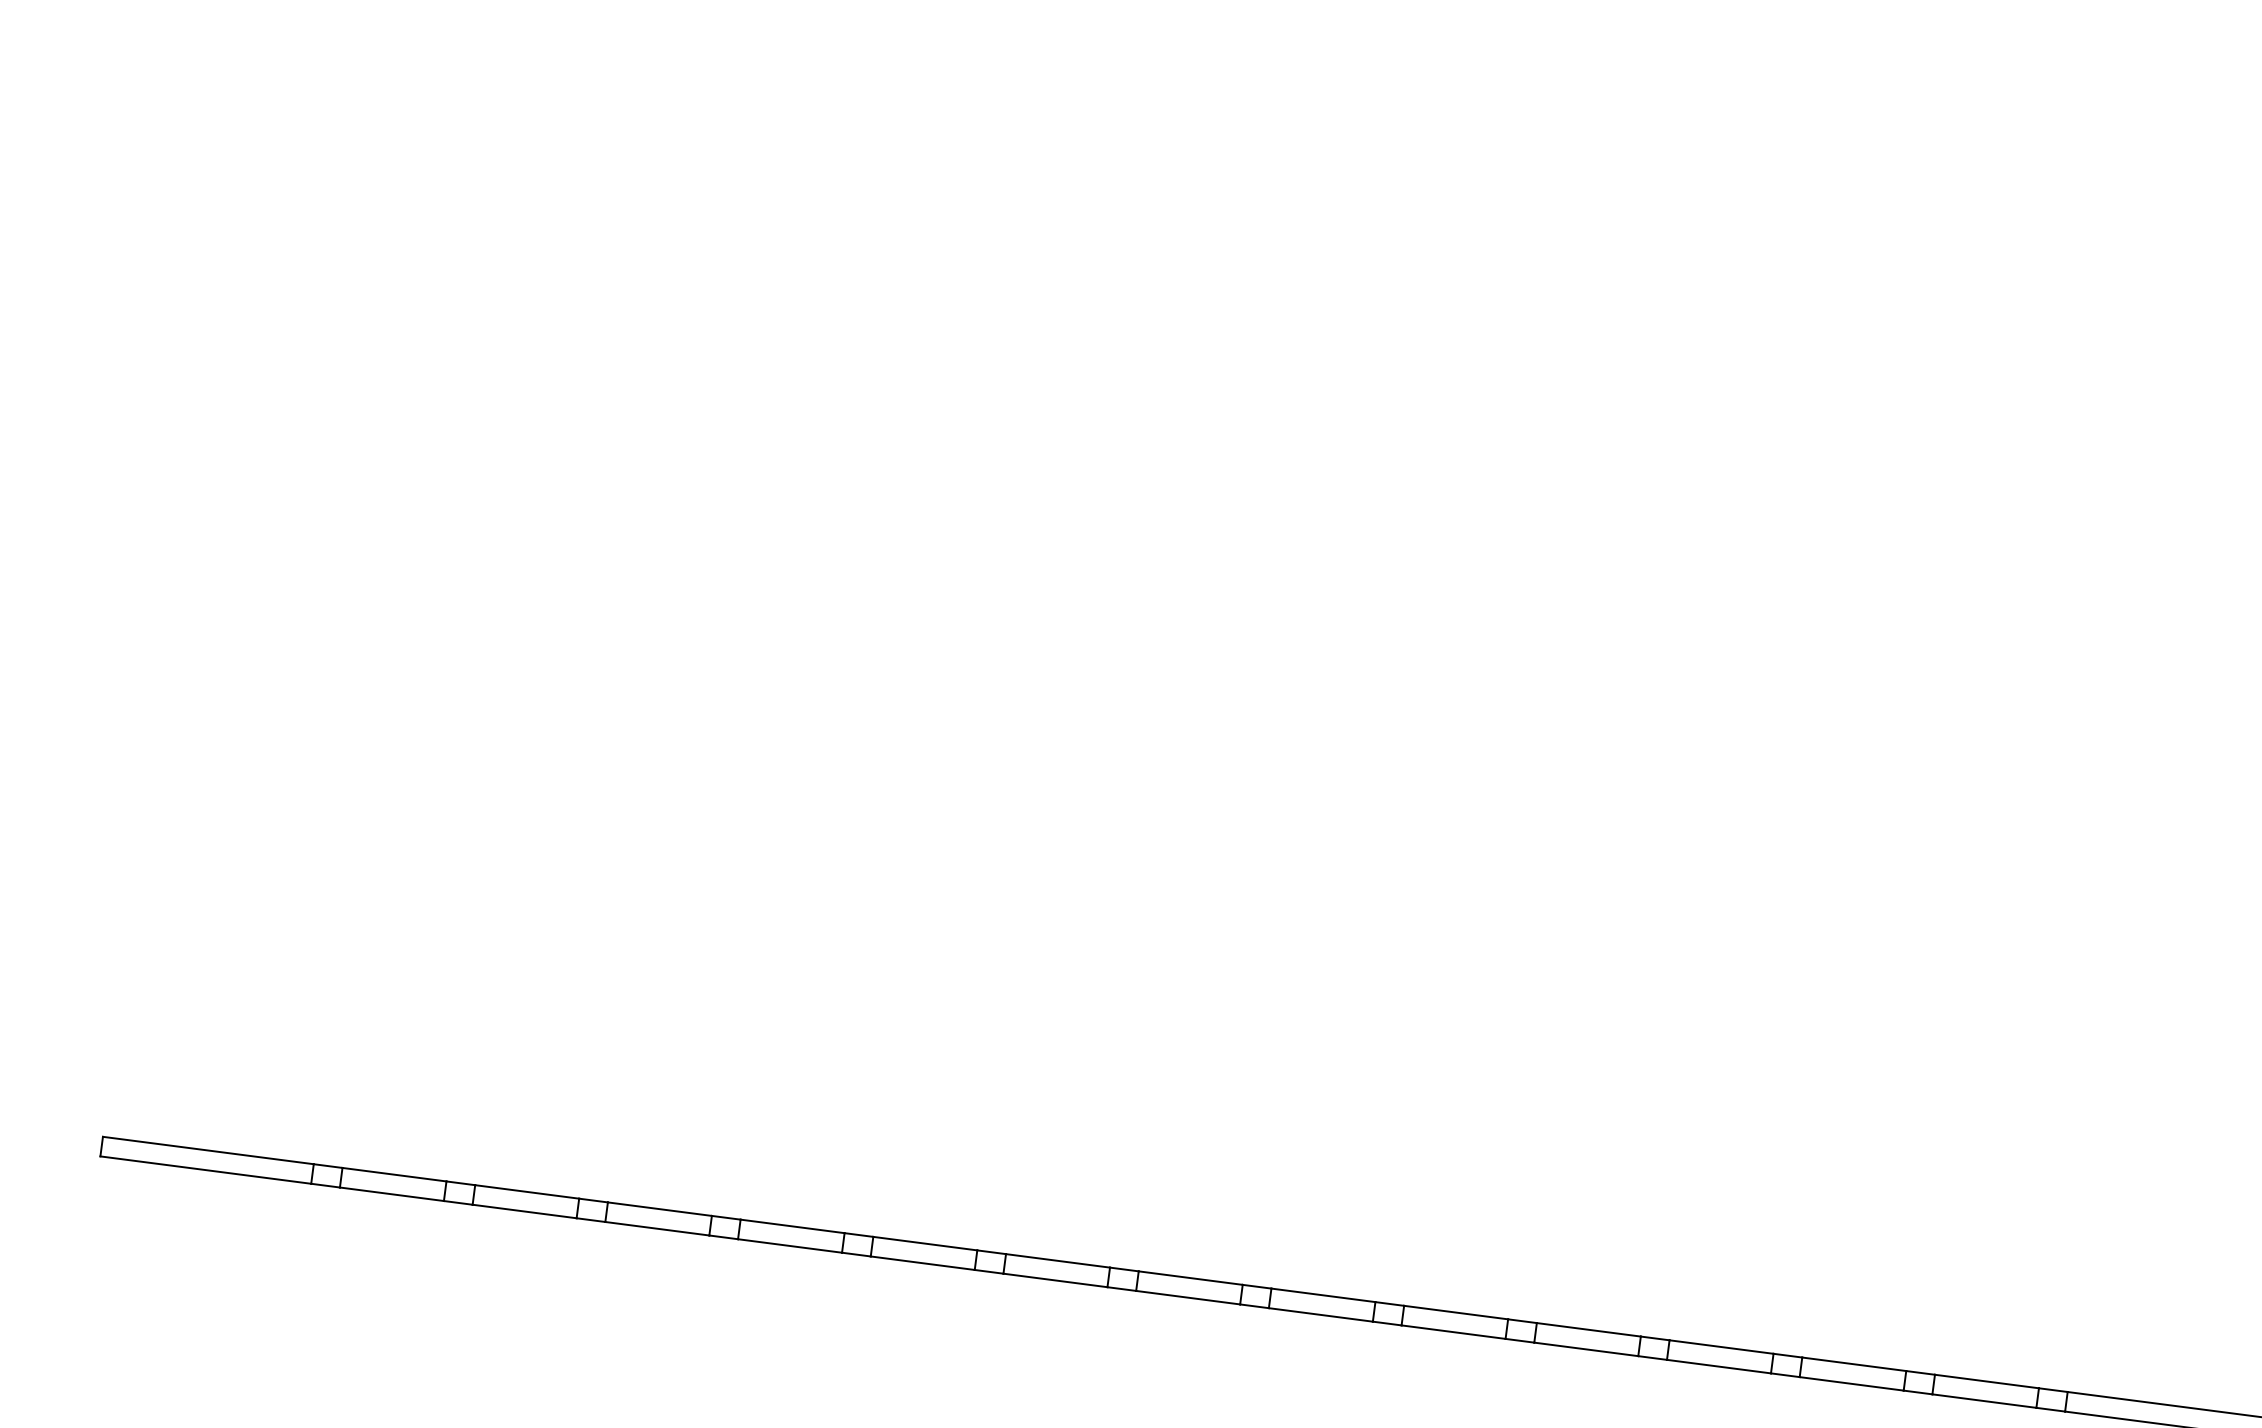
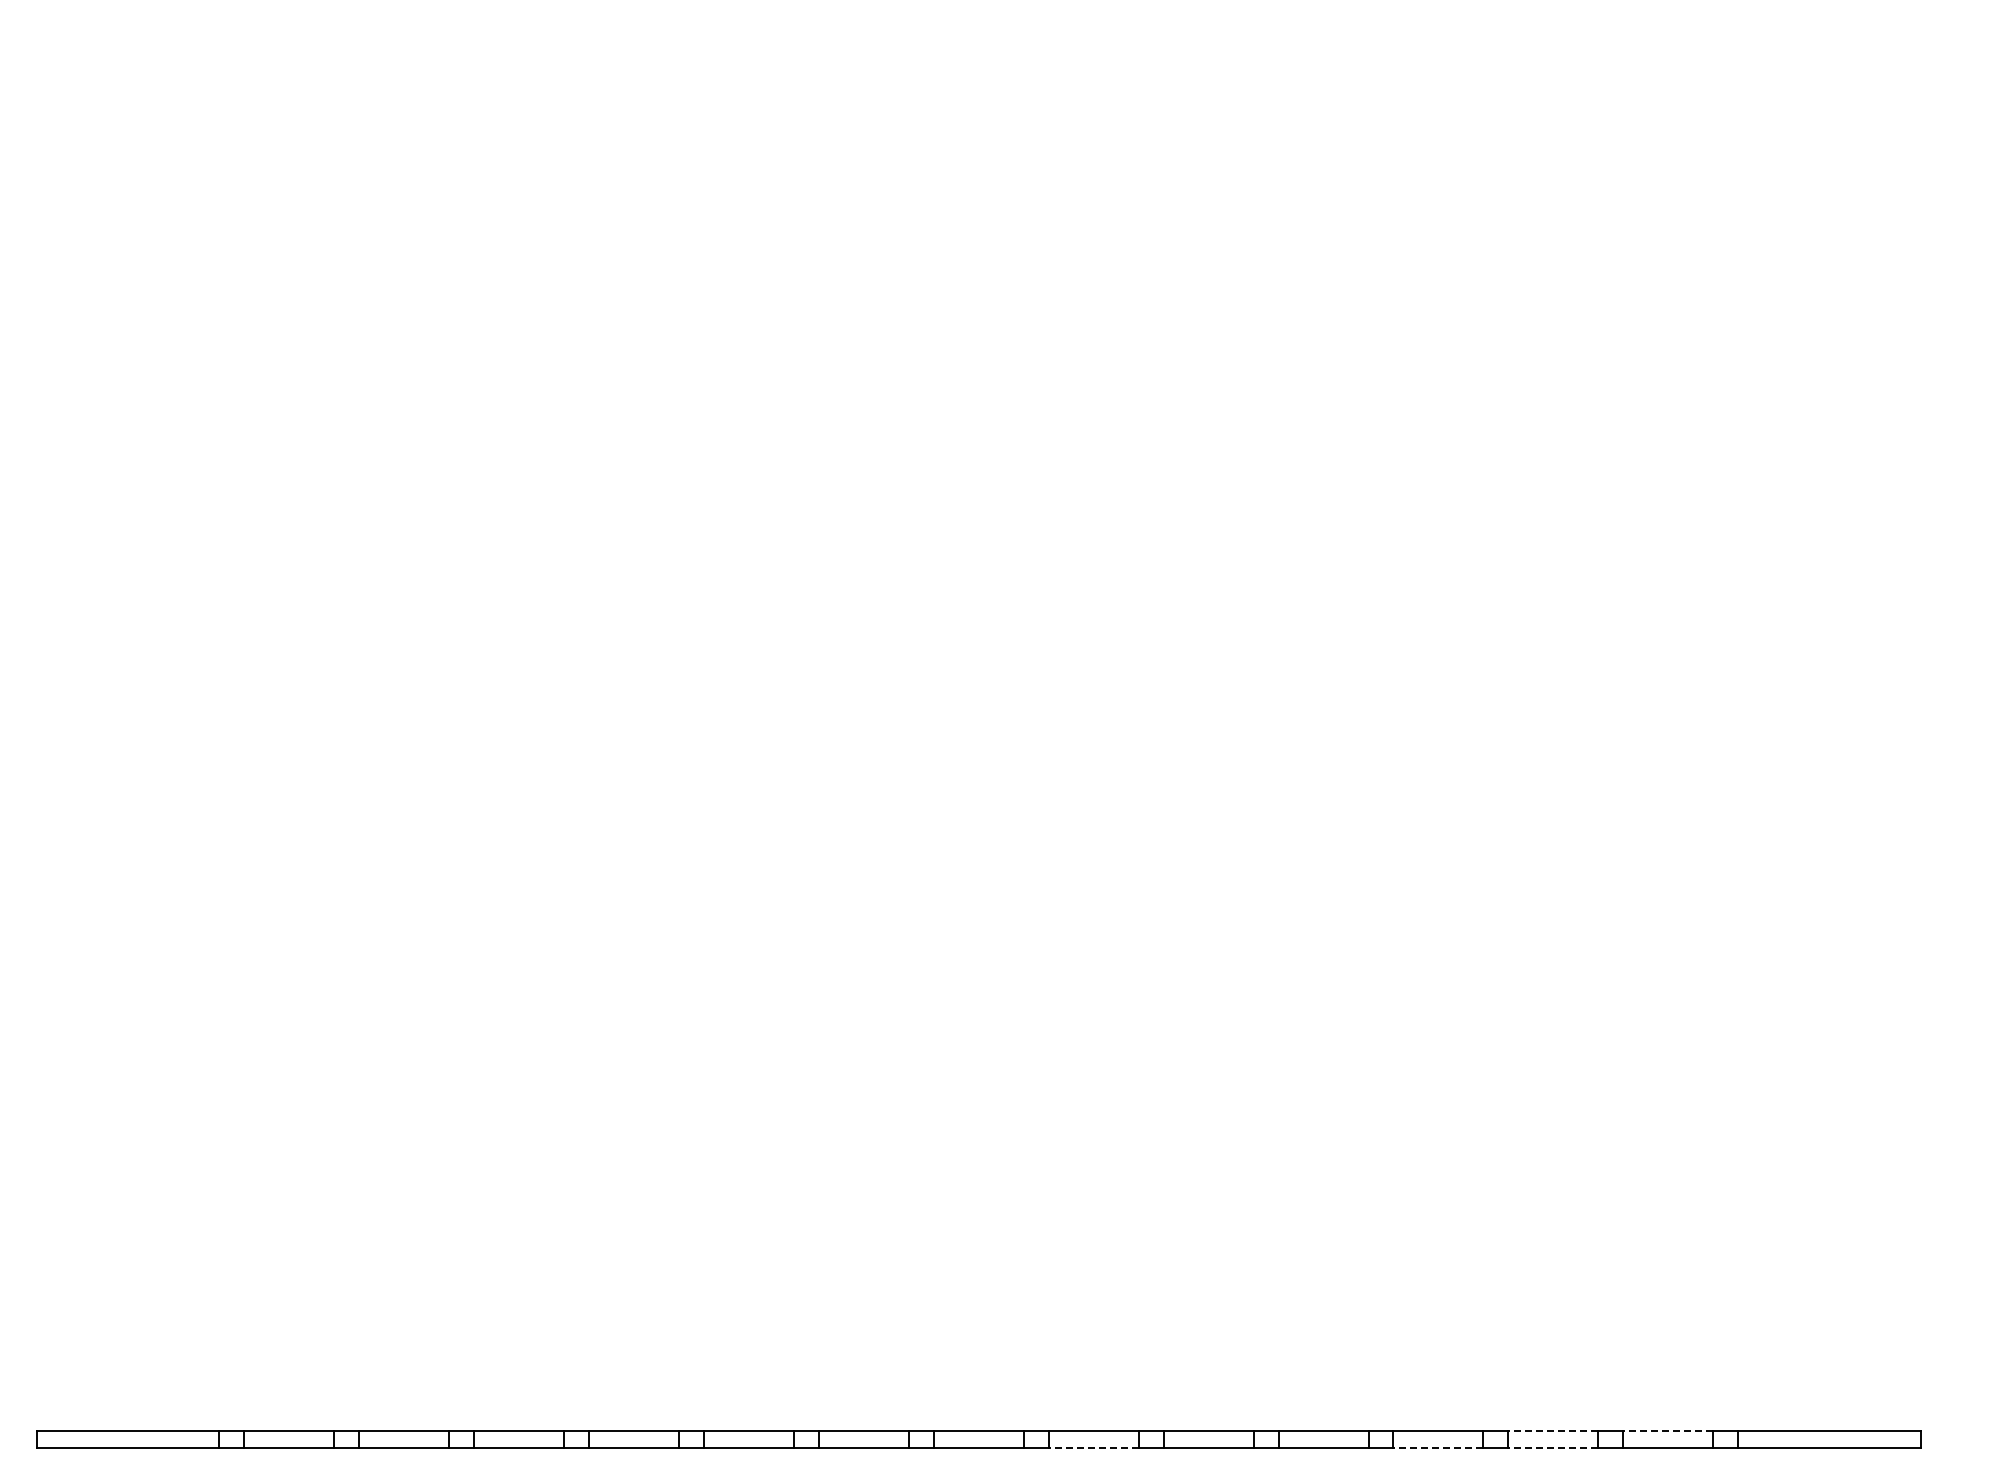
line: (1320, 1314) -> (1093, 1447), solid -> dashed
line: (1853, 1363) -> (1552, 1430), solid -> dashed
line: (1717, 1366) -> (1437, 1447), solid -> dashed
line: (1986, 1381) -> (1667, 1430), solid -> dashed
line: (1850, 1383) -> (1552, 1447), solid -> dashed

